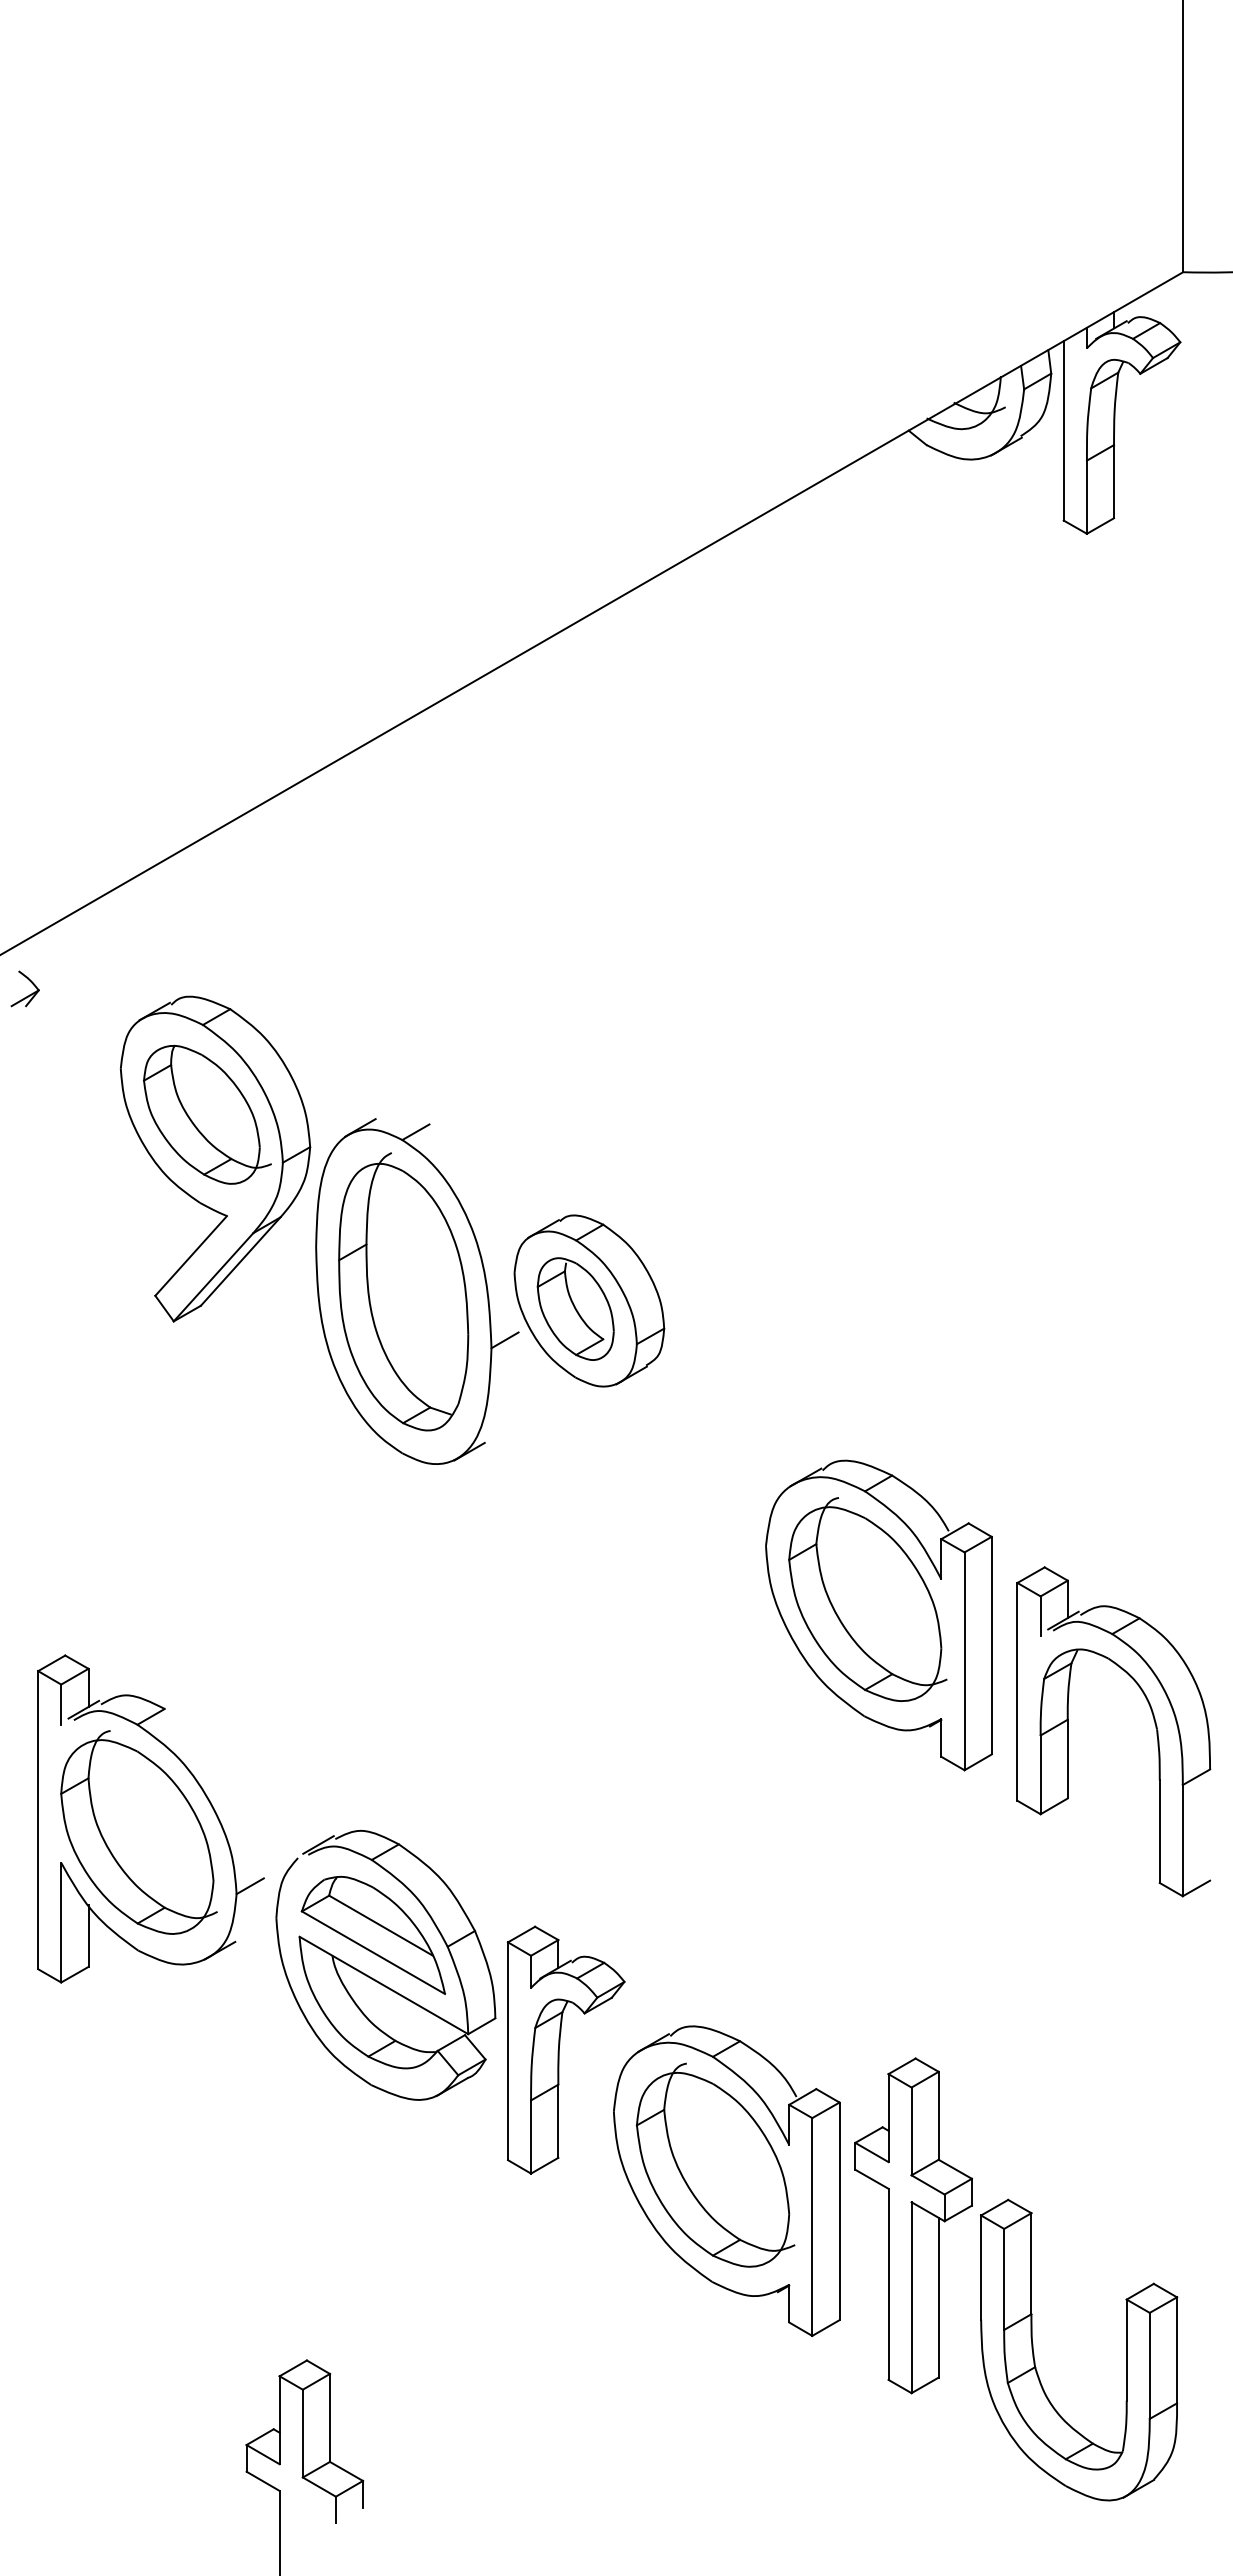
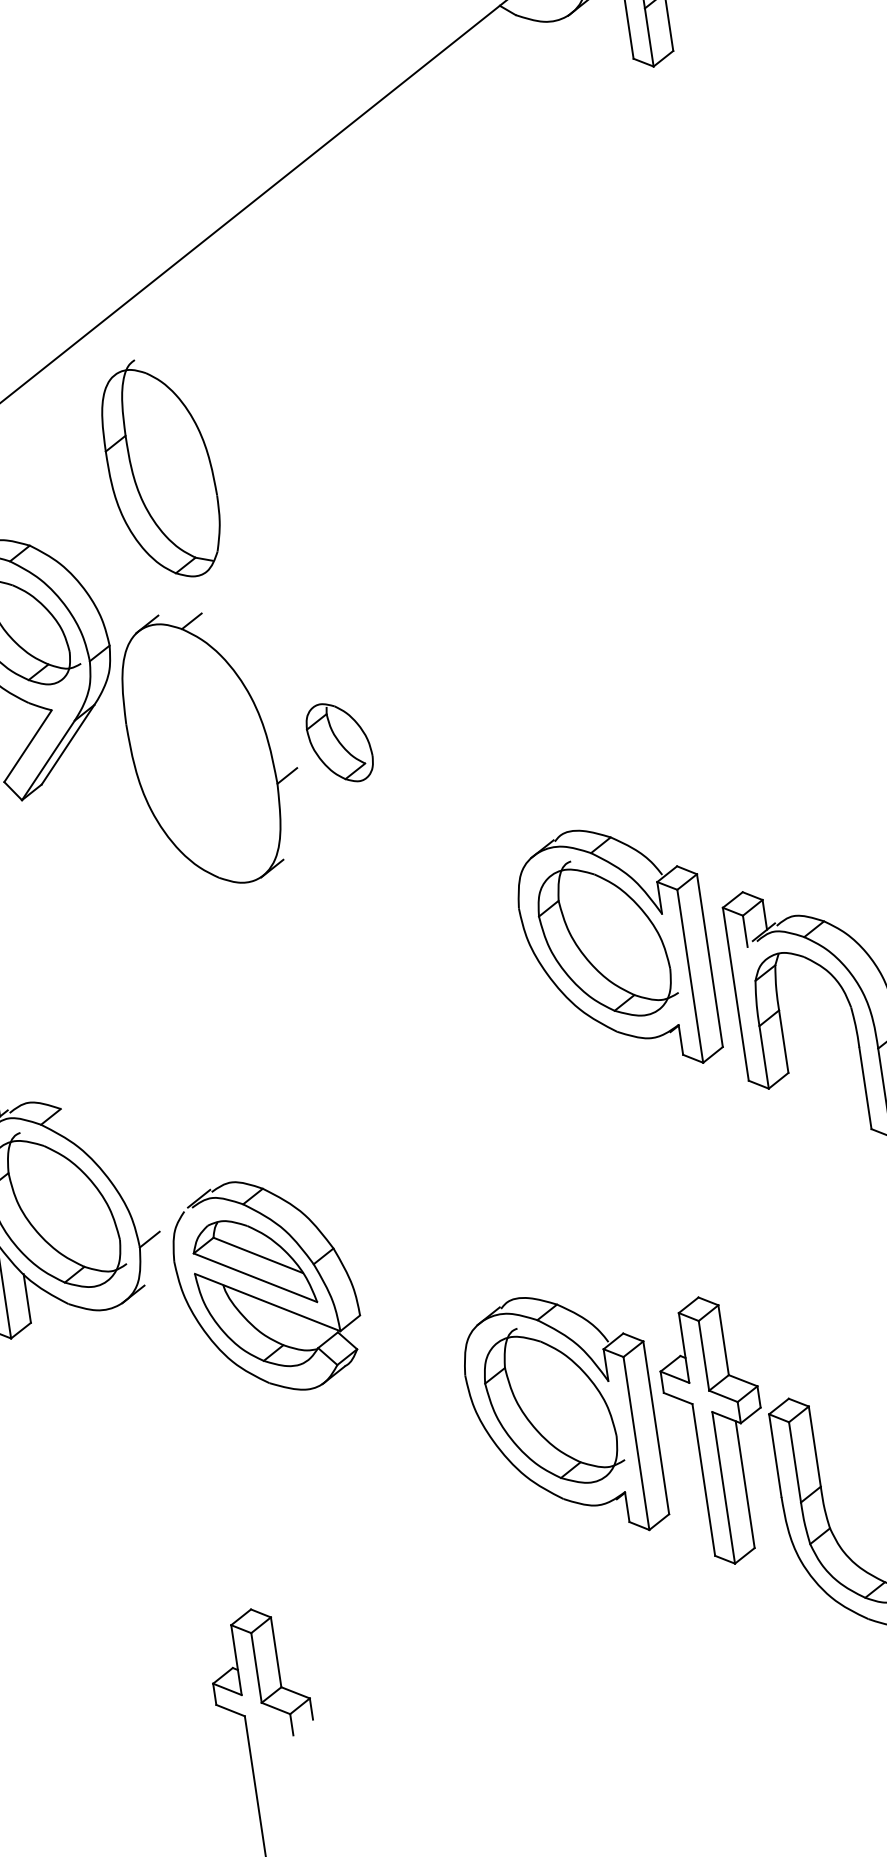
part: (403, 1291) -> (160, 468), moved
part: (589, 1300) -> (349, 734), removed
part: (565, 2049) -> (419, 1331), removed

